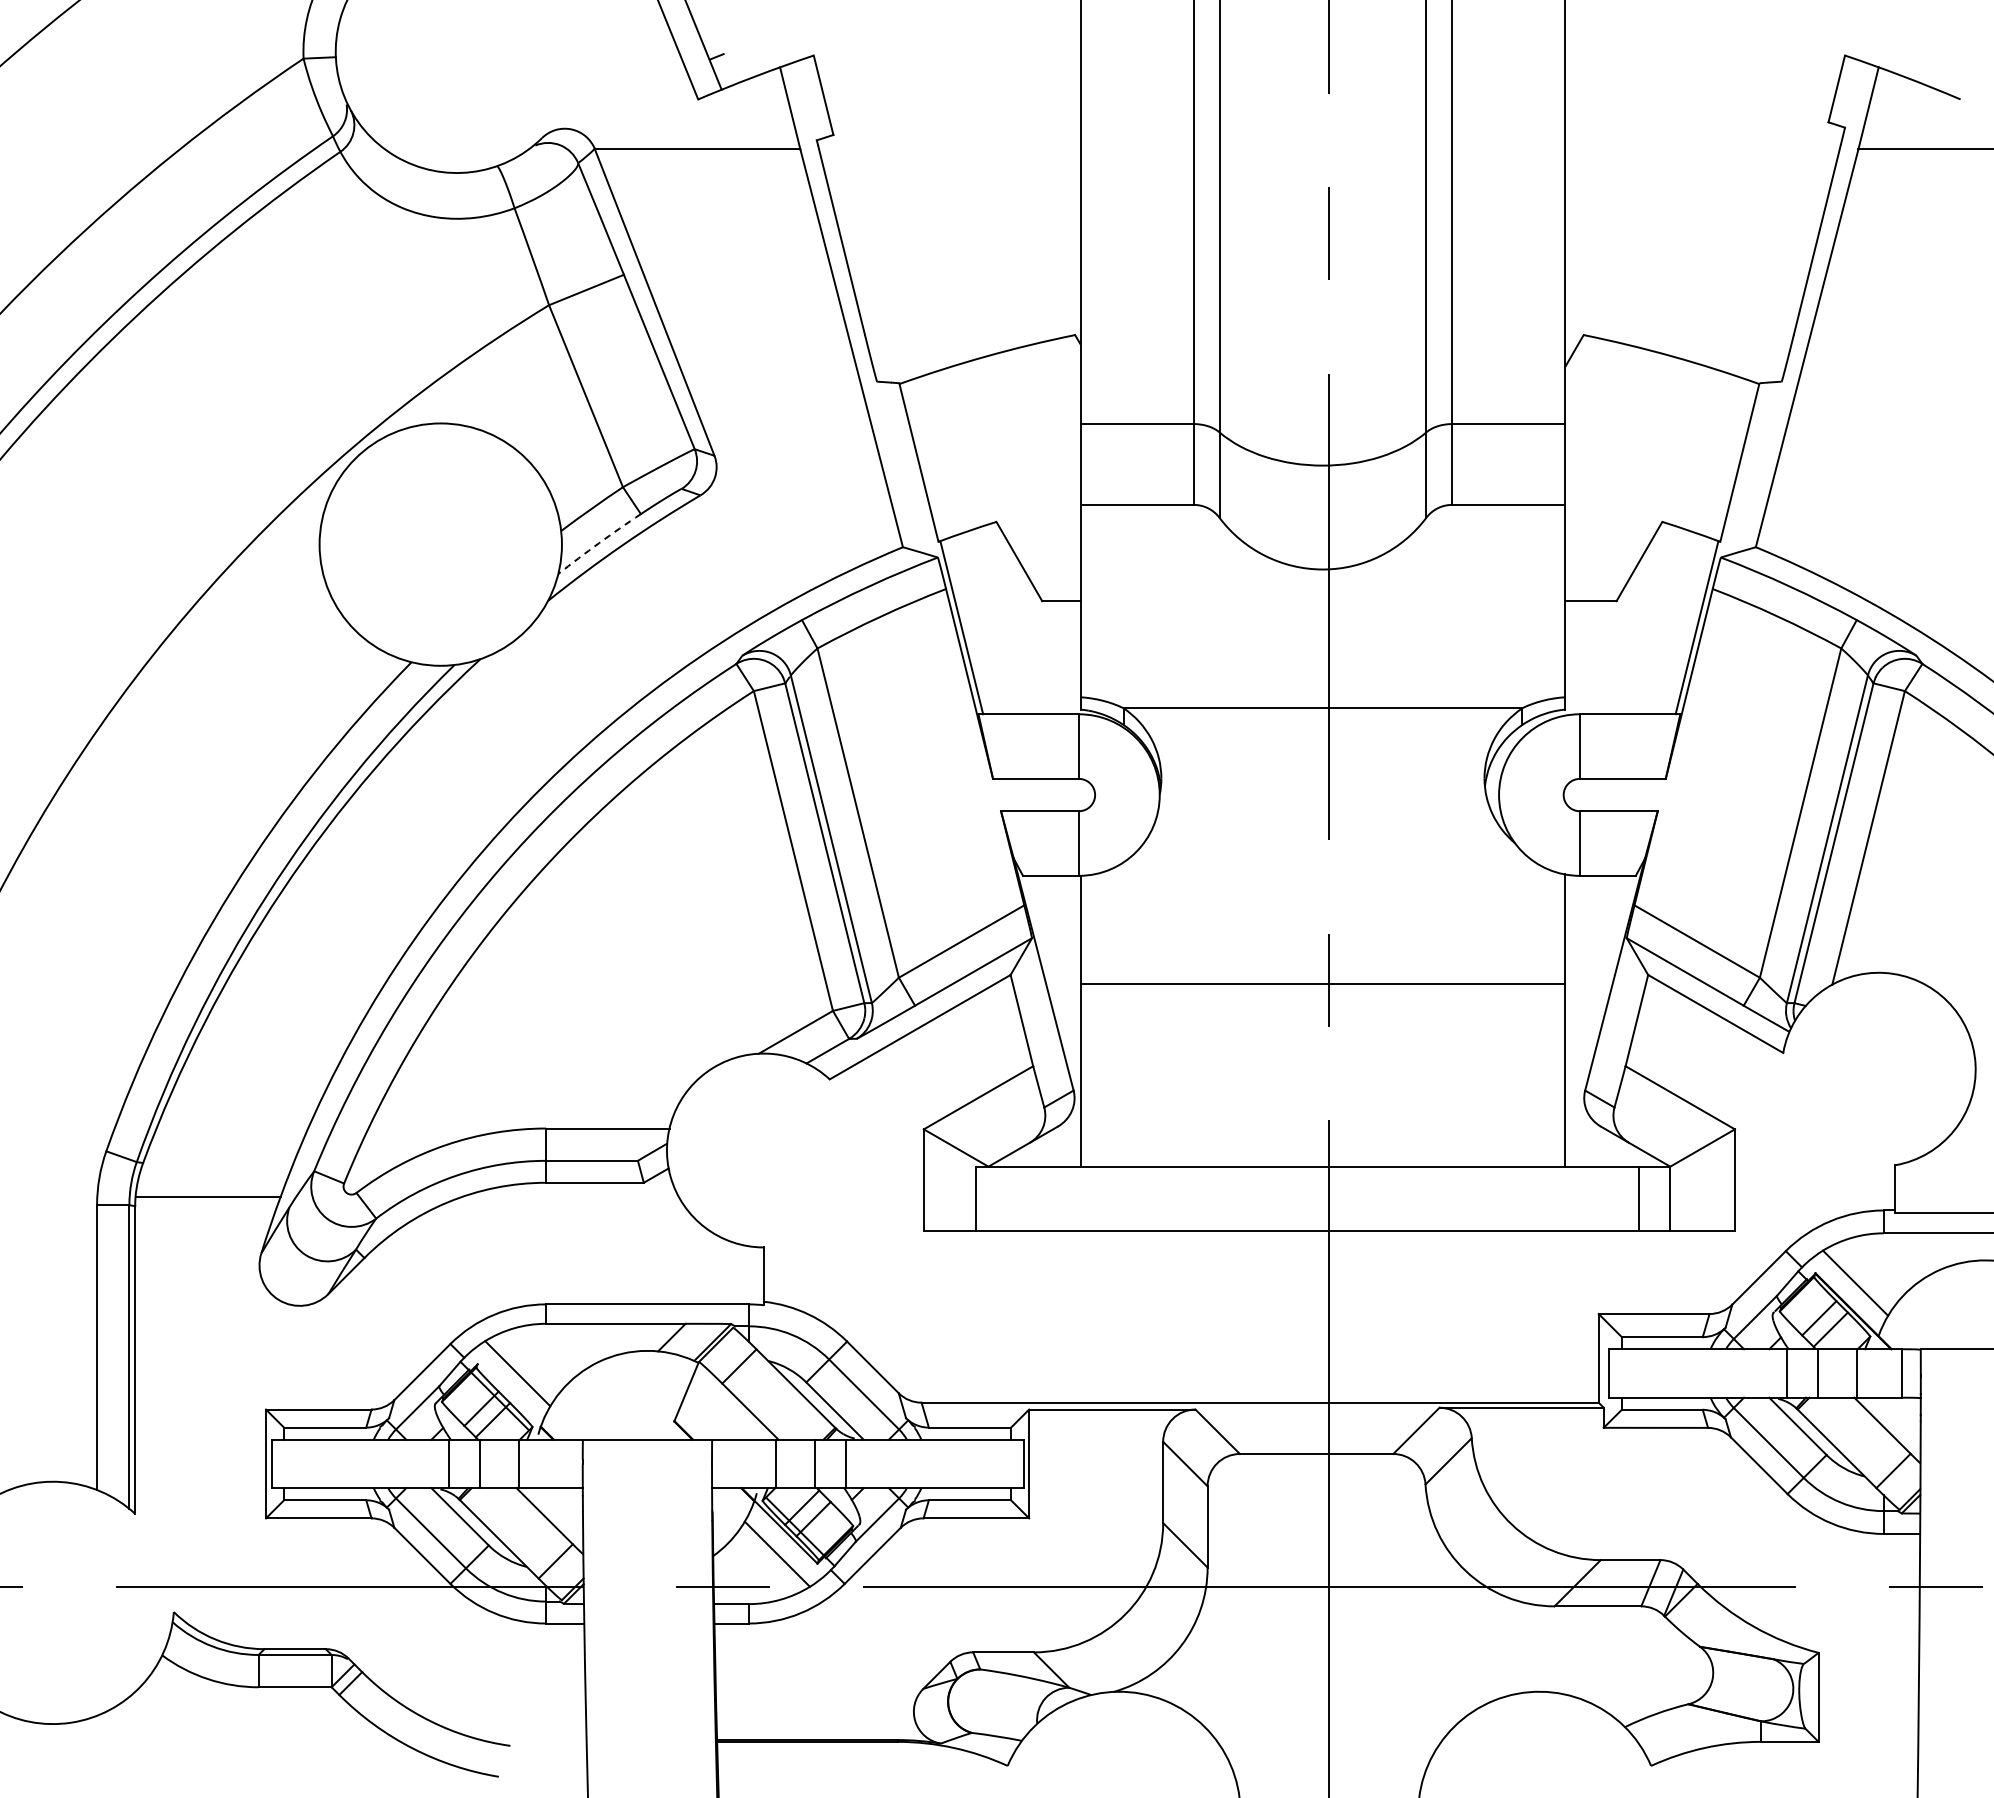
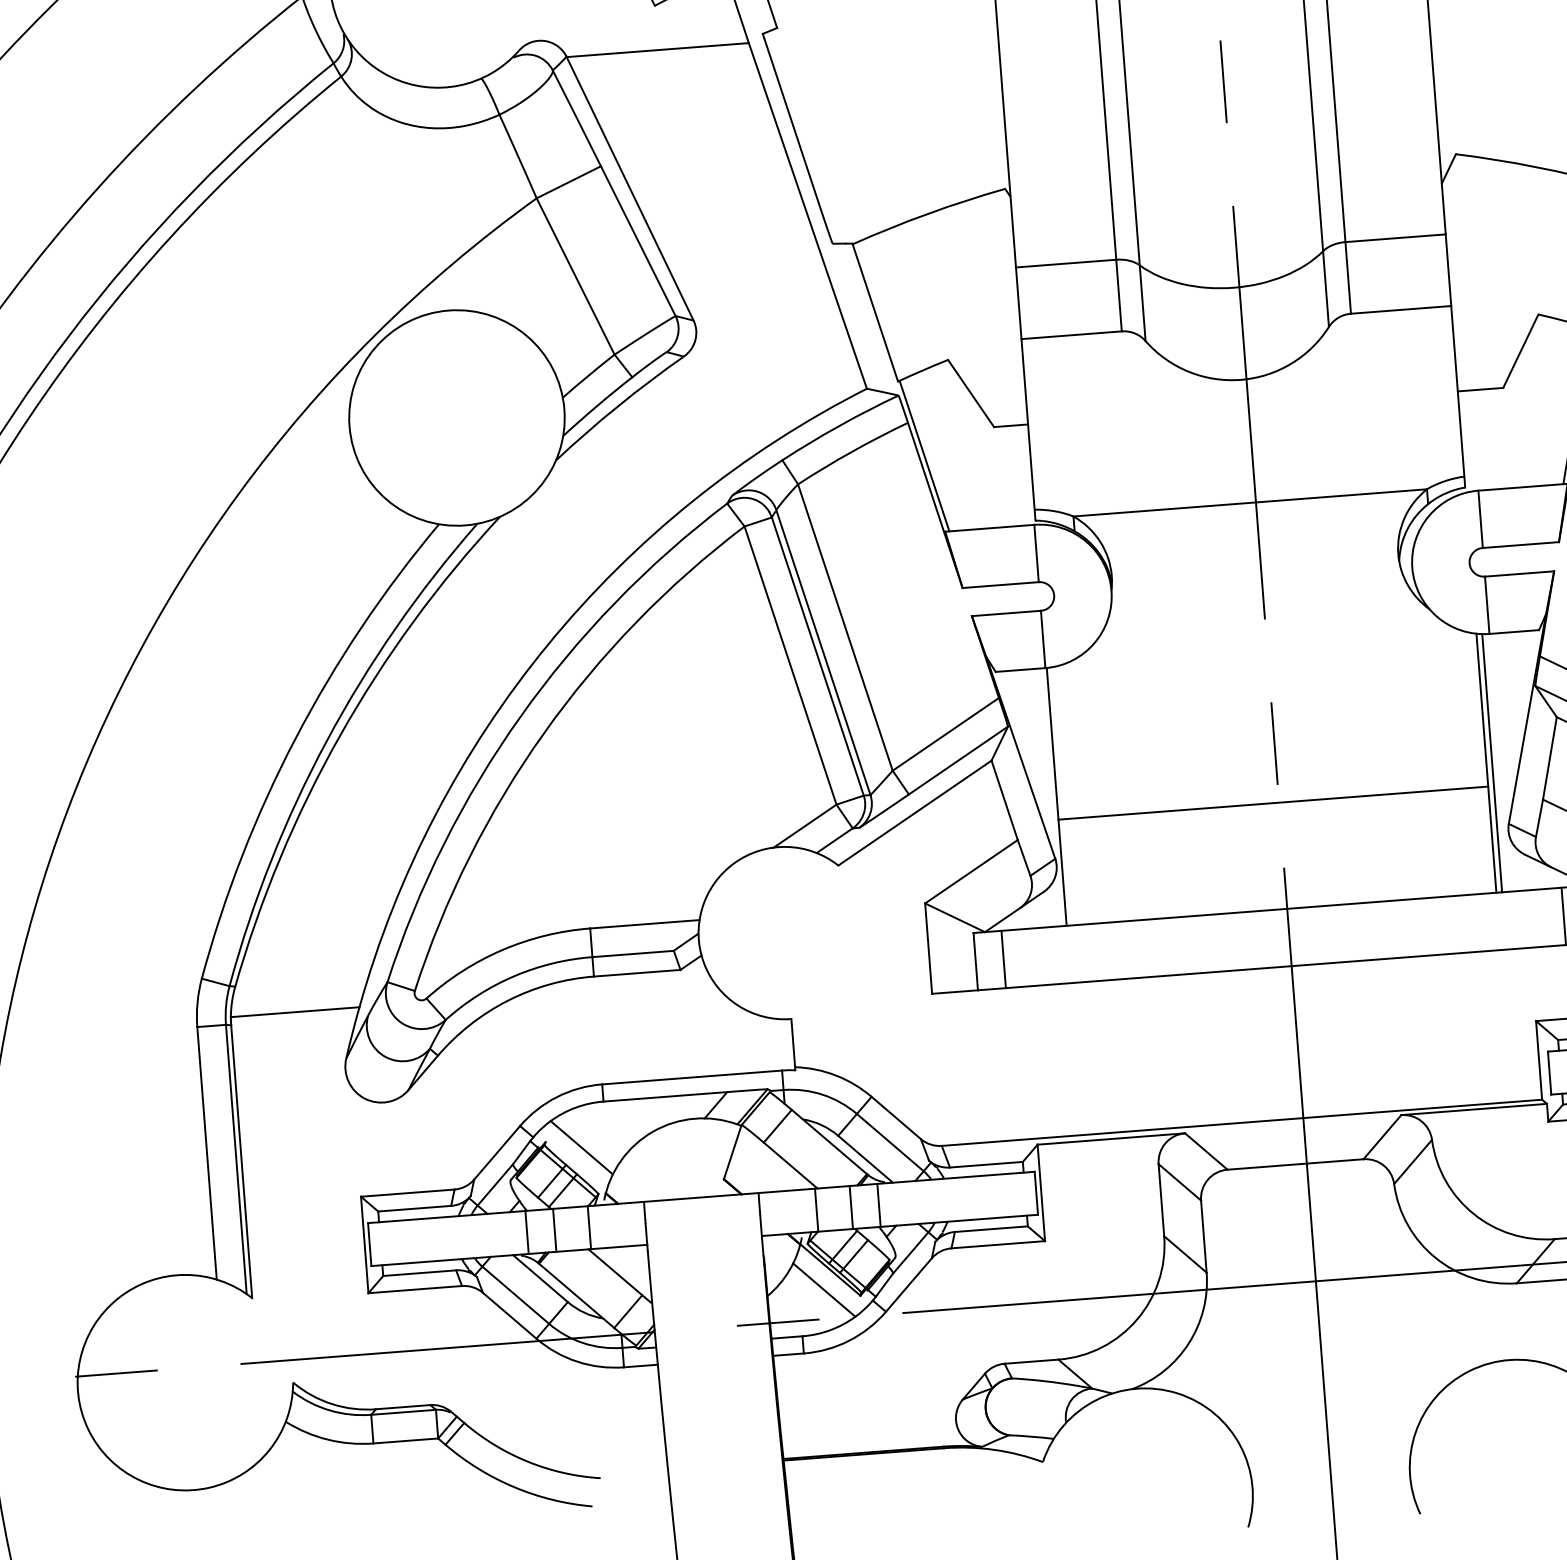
arc: (599, 543) -> (597, 406), dashed -> solid
line: (1322, 983) -> (1272, 802), moved
line: (1571, 1020) -> (1491, 762), added
line: (1007, 1198) -> (1004, 959), added

